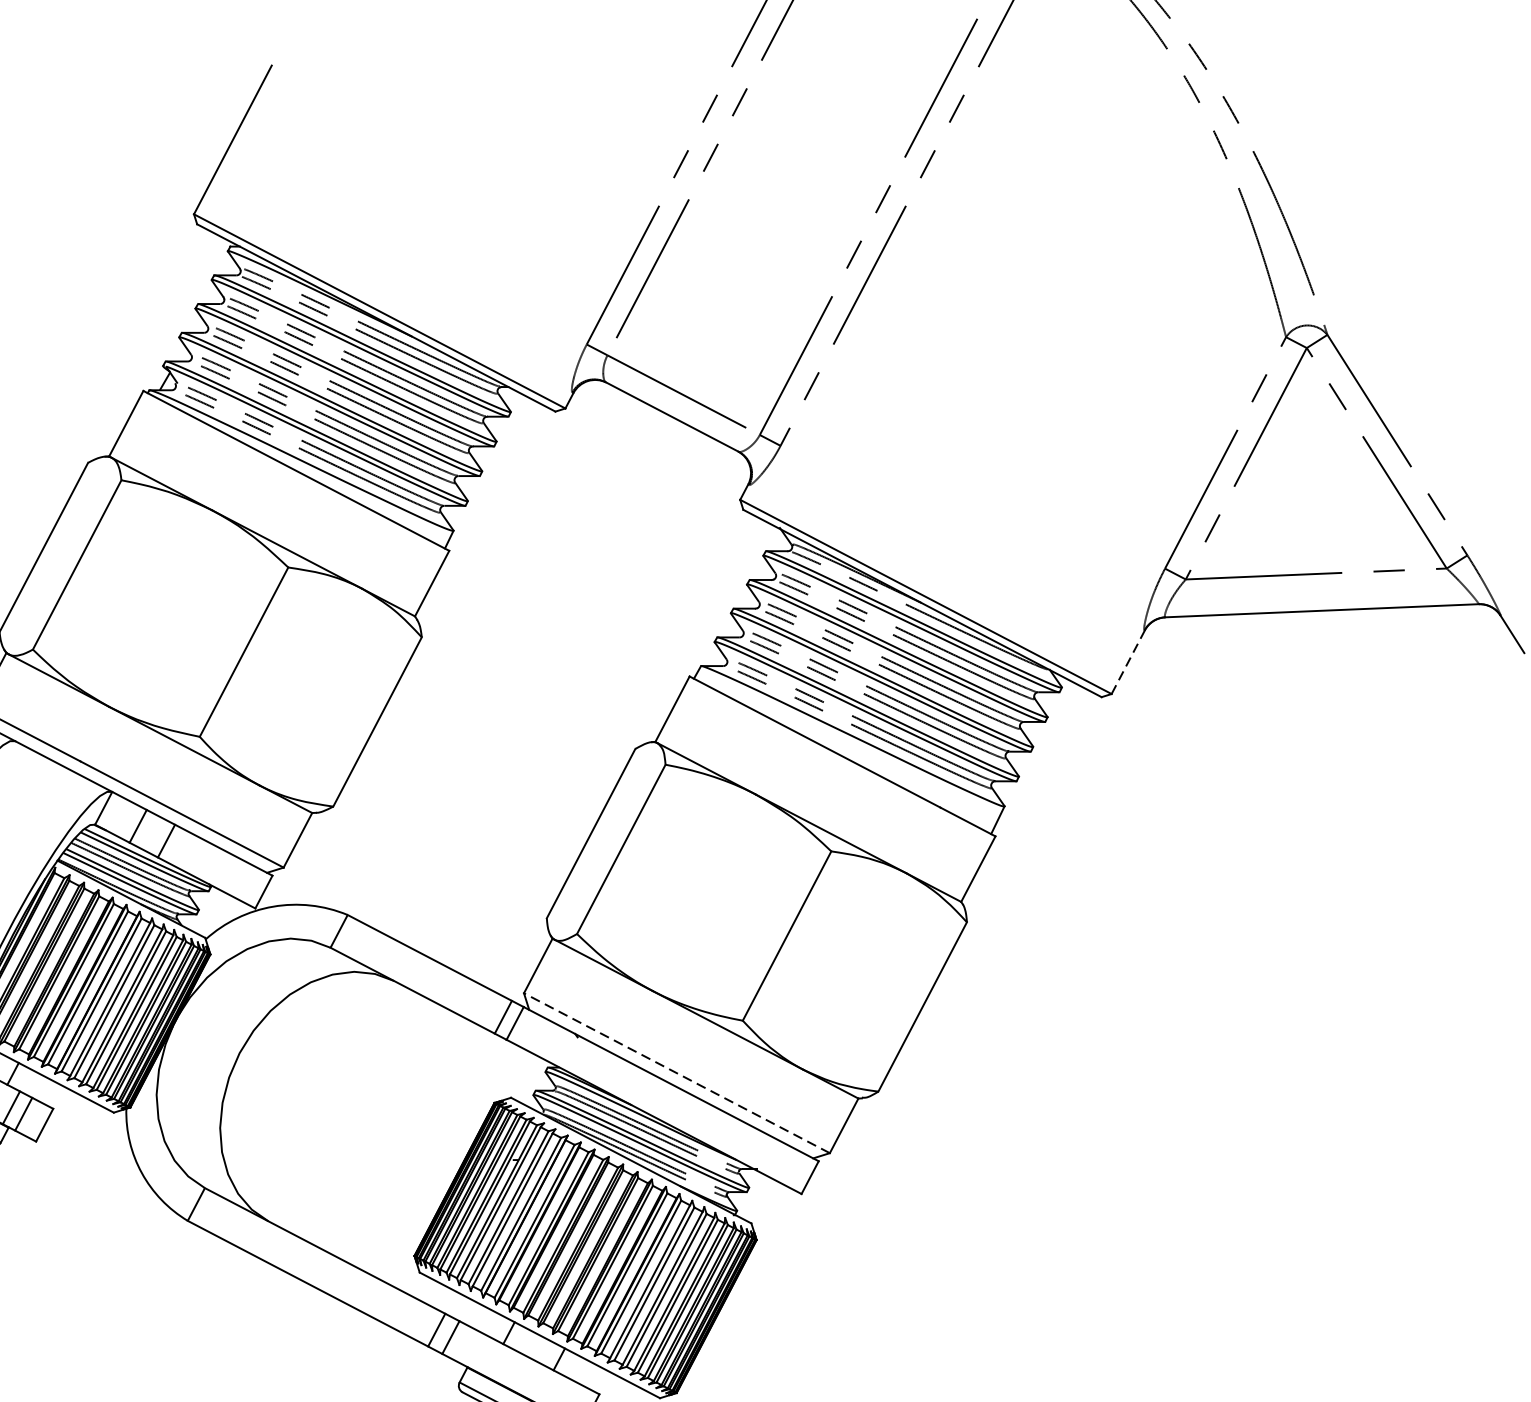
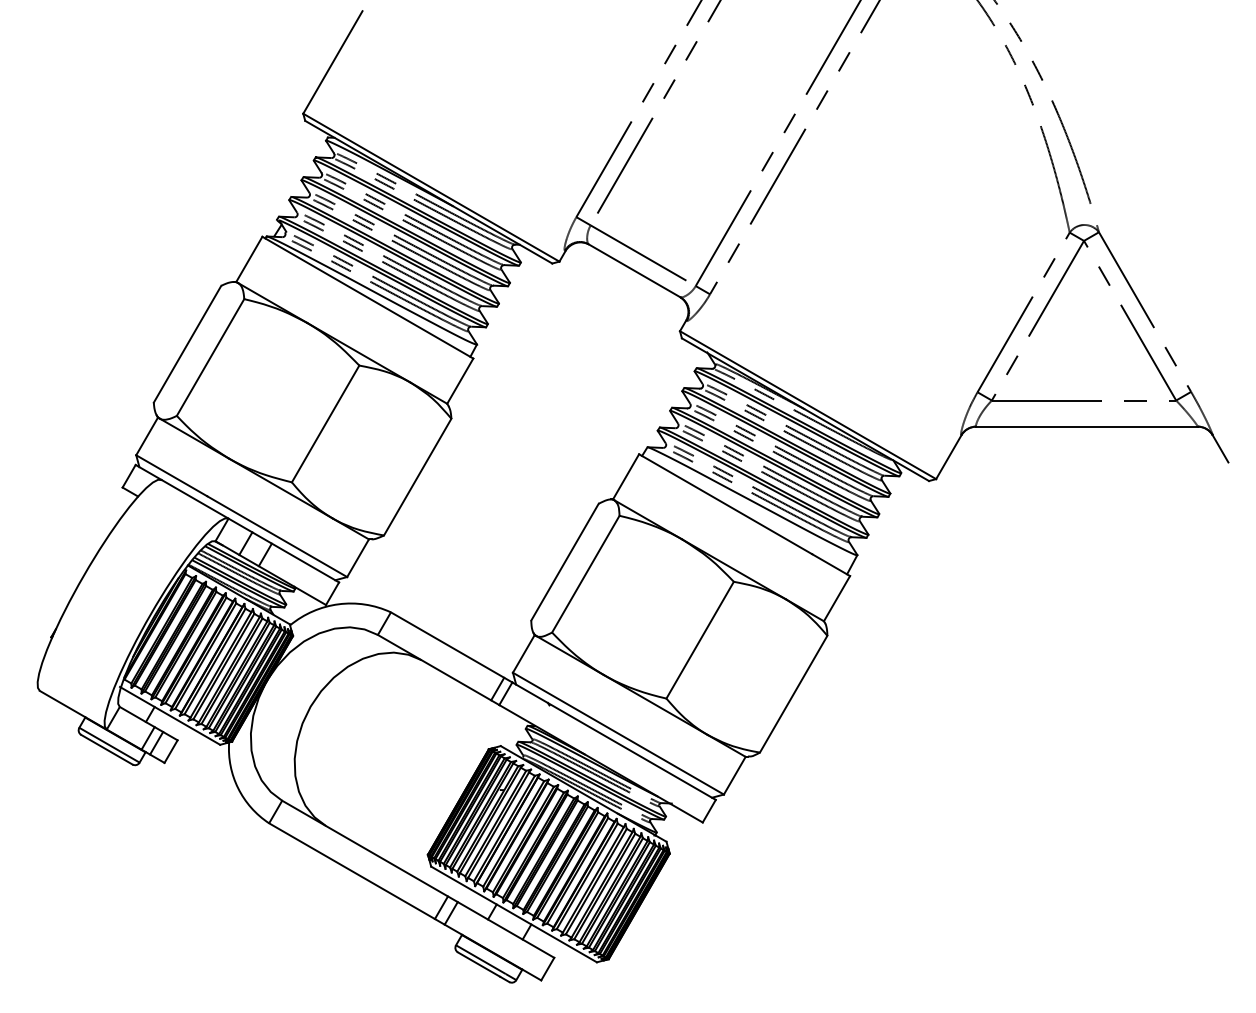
line: (1129, 661) -> (949, 456), dashed -> solid
line: (677, 1072) -> (618, 733), dashed -> solid

